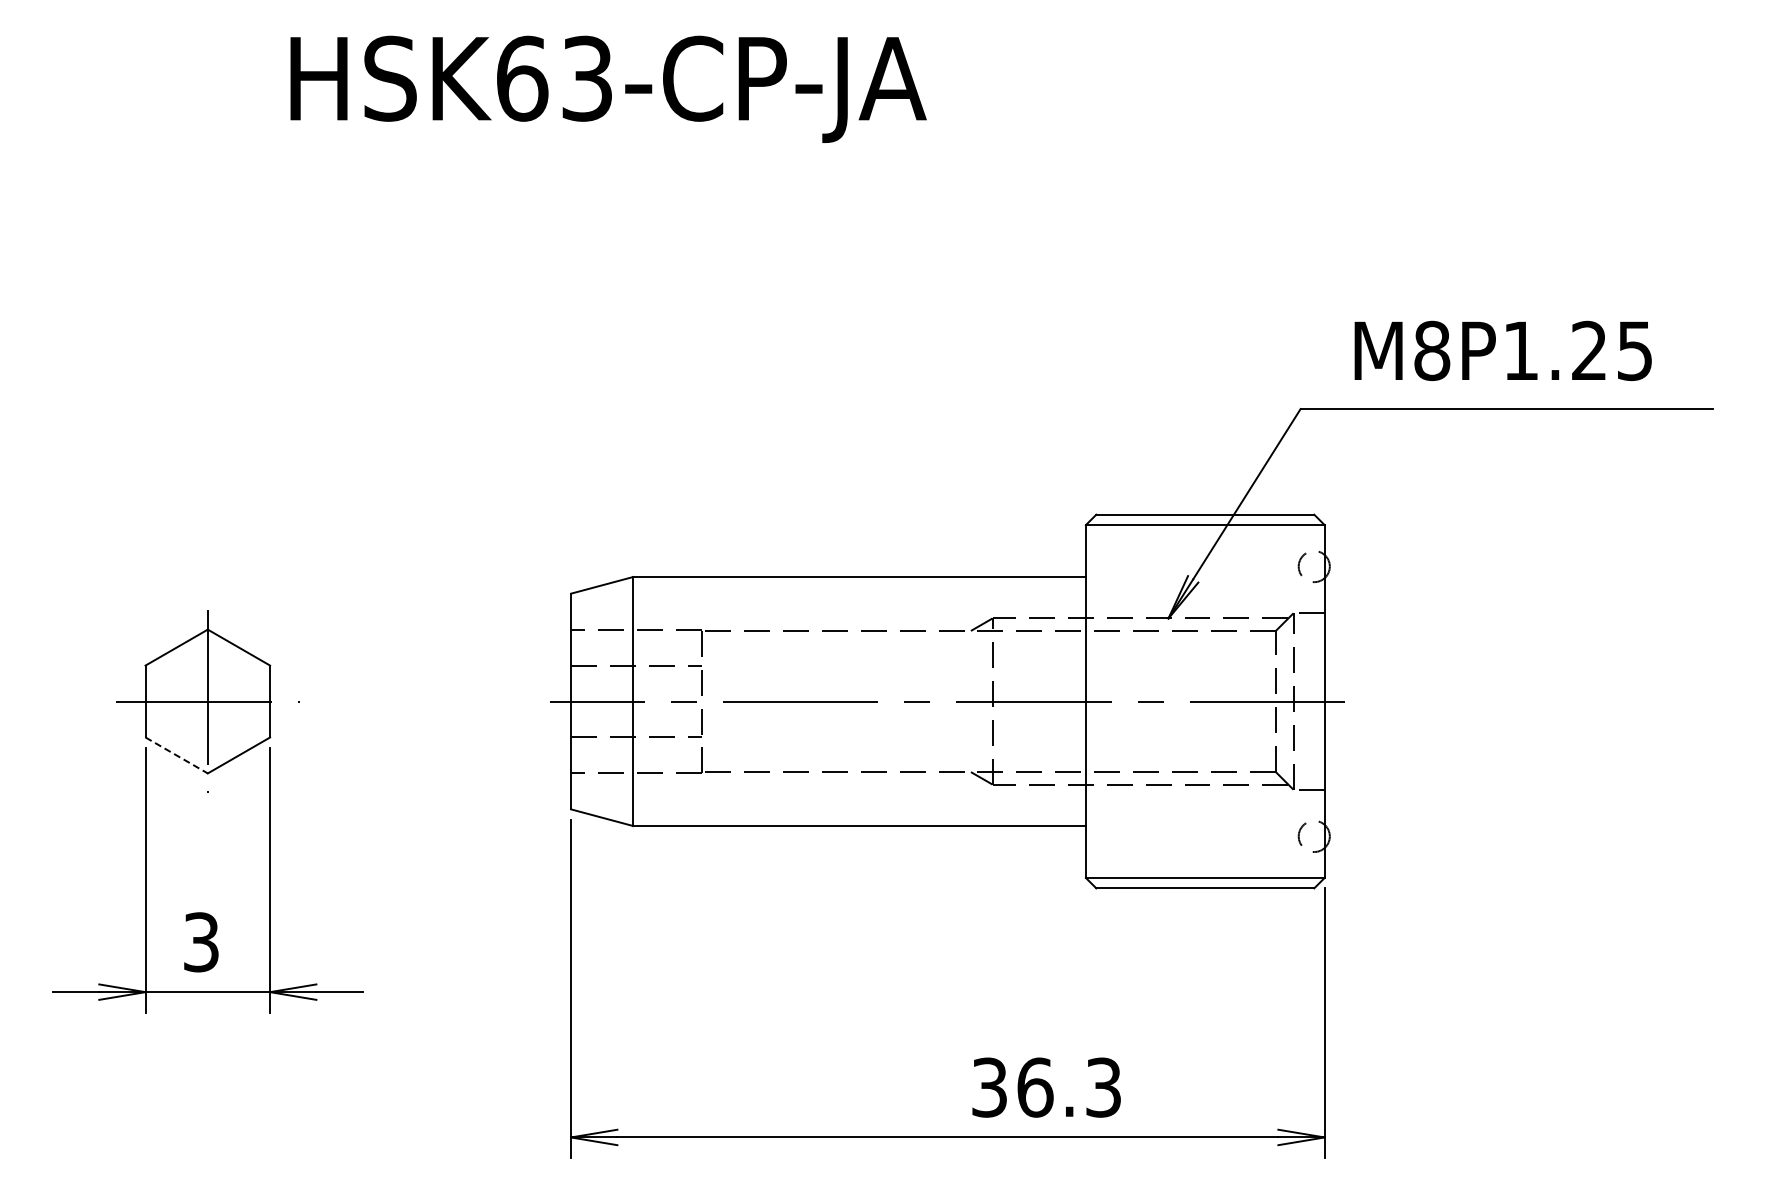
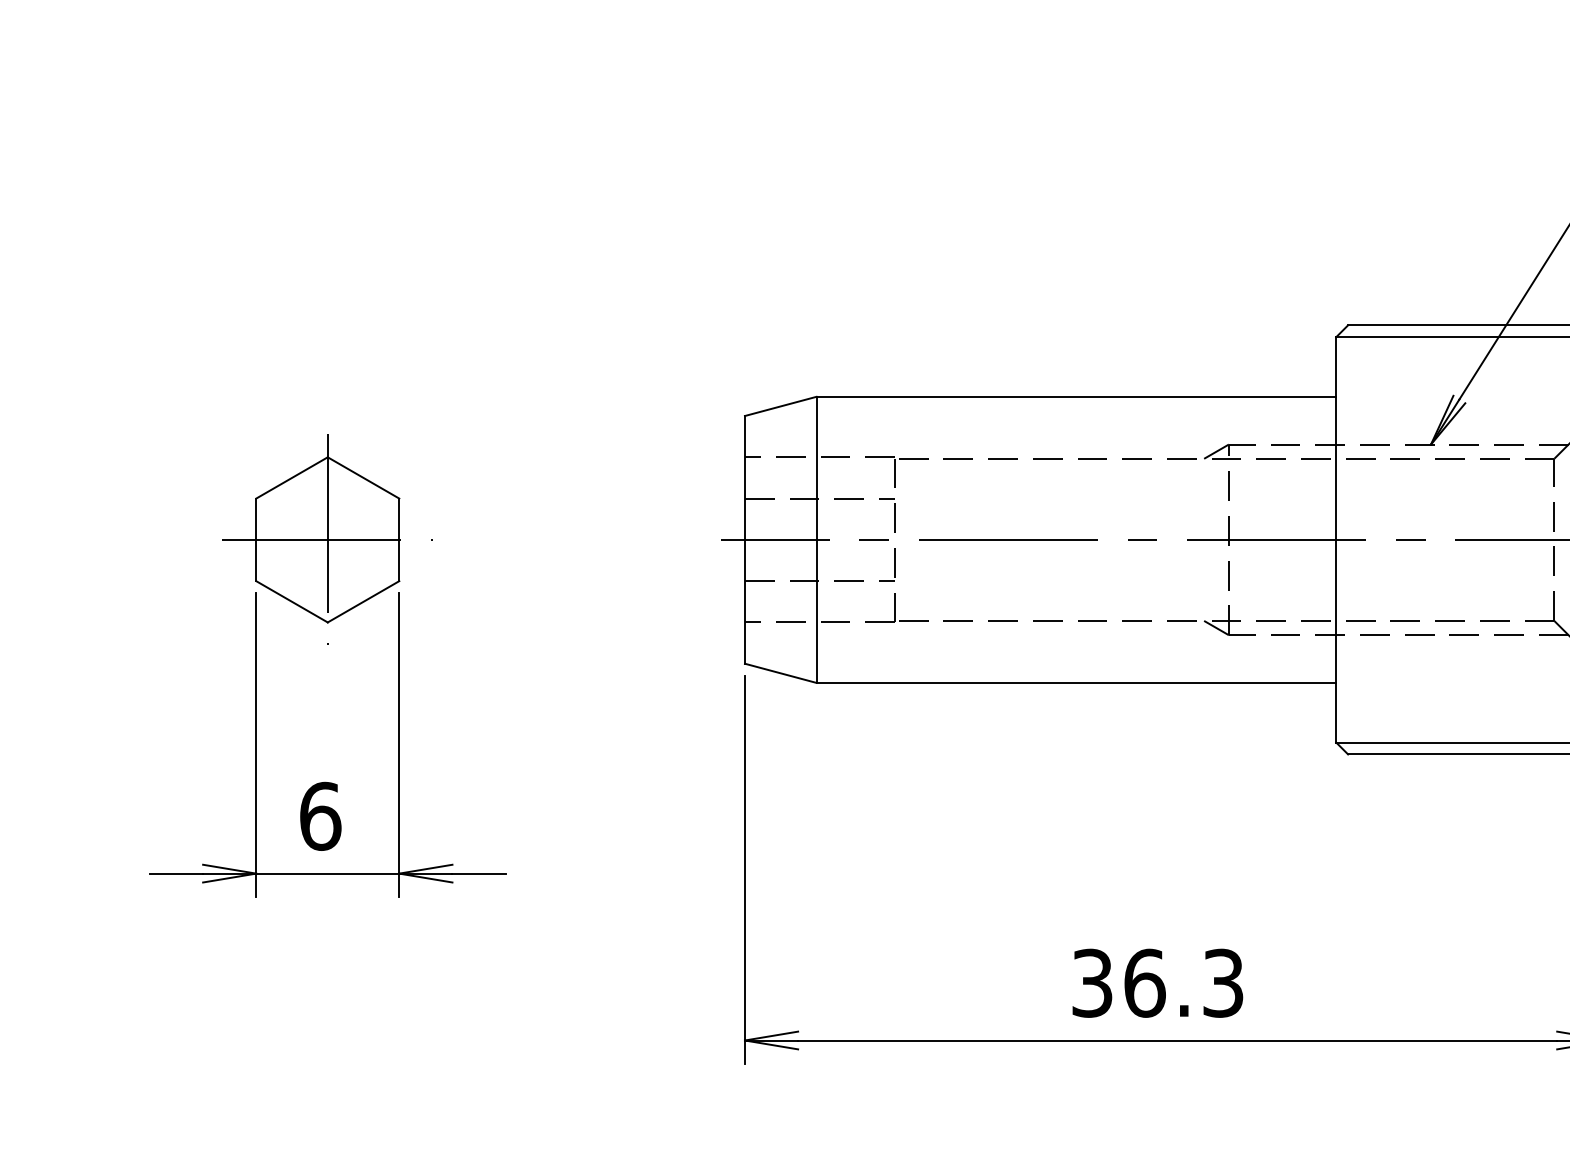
line: (176, 755) -> (291, 601), dashed -> solid
text: (201, 942) -> (320, 816), 3 -> 6
text: (1046, 1087) -> (1157, 983), moved

